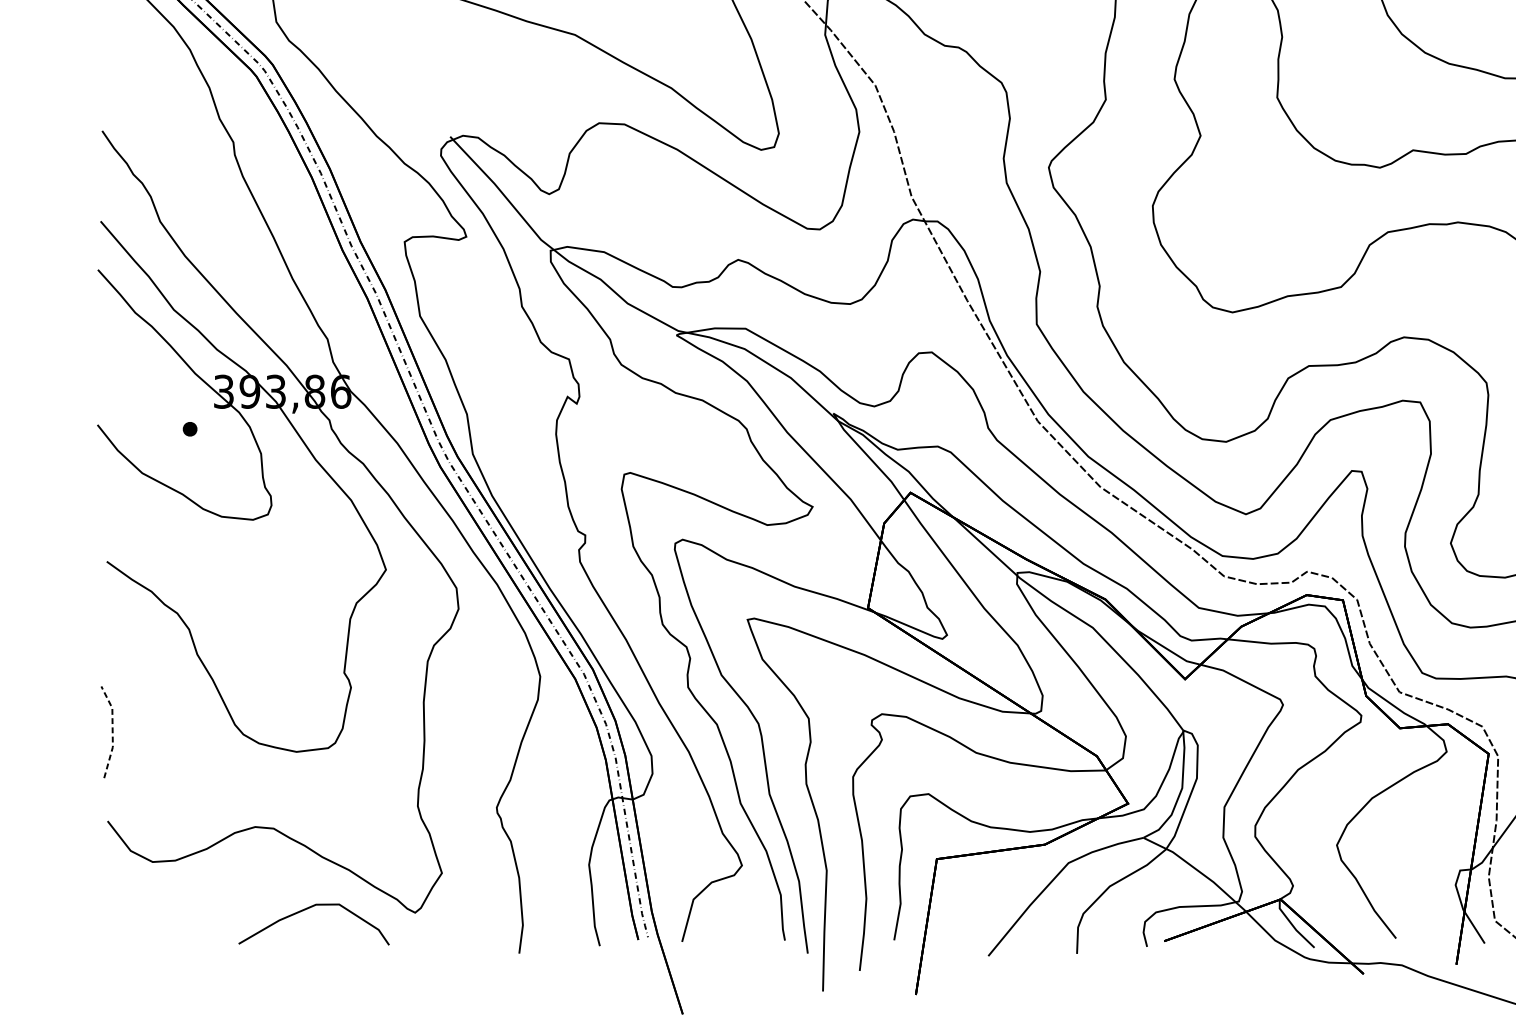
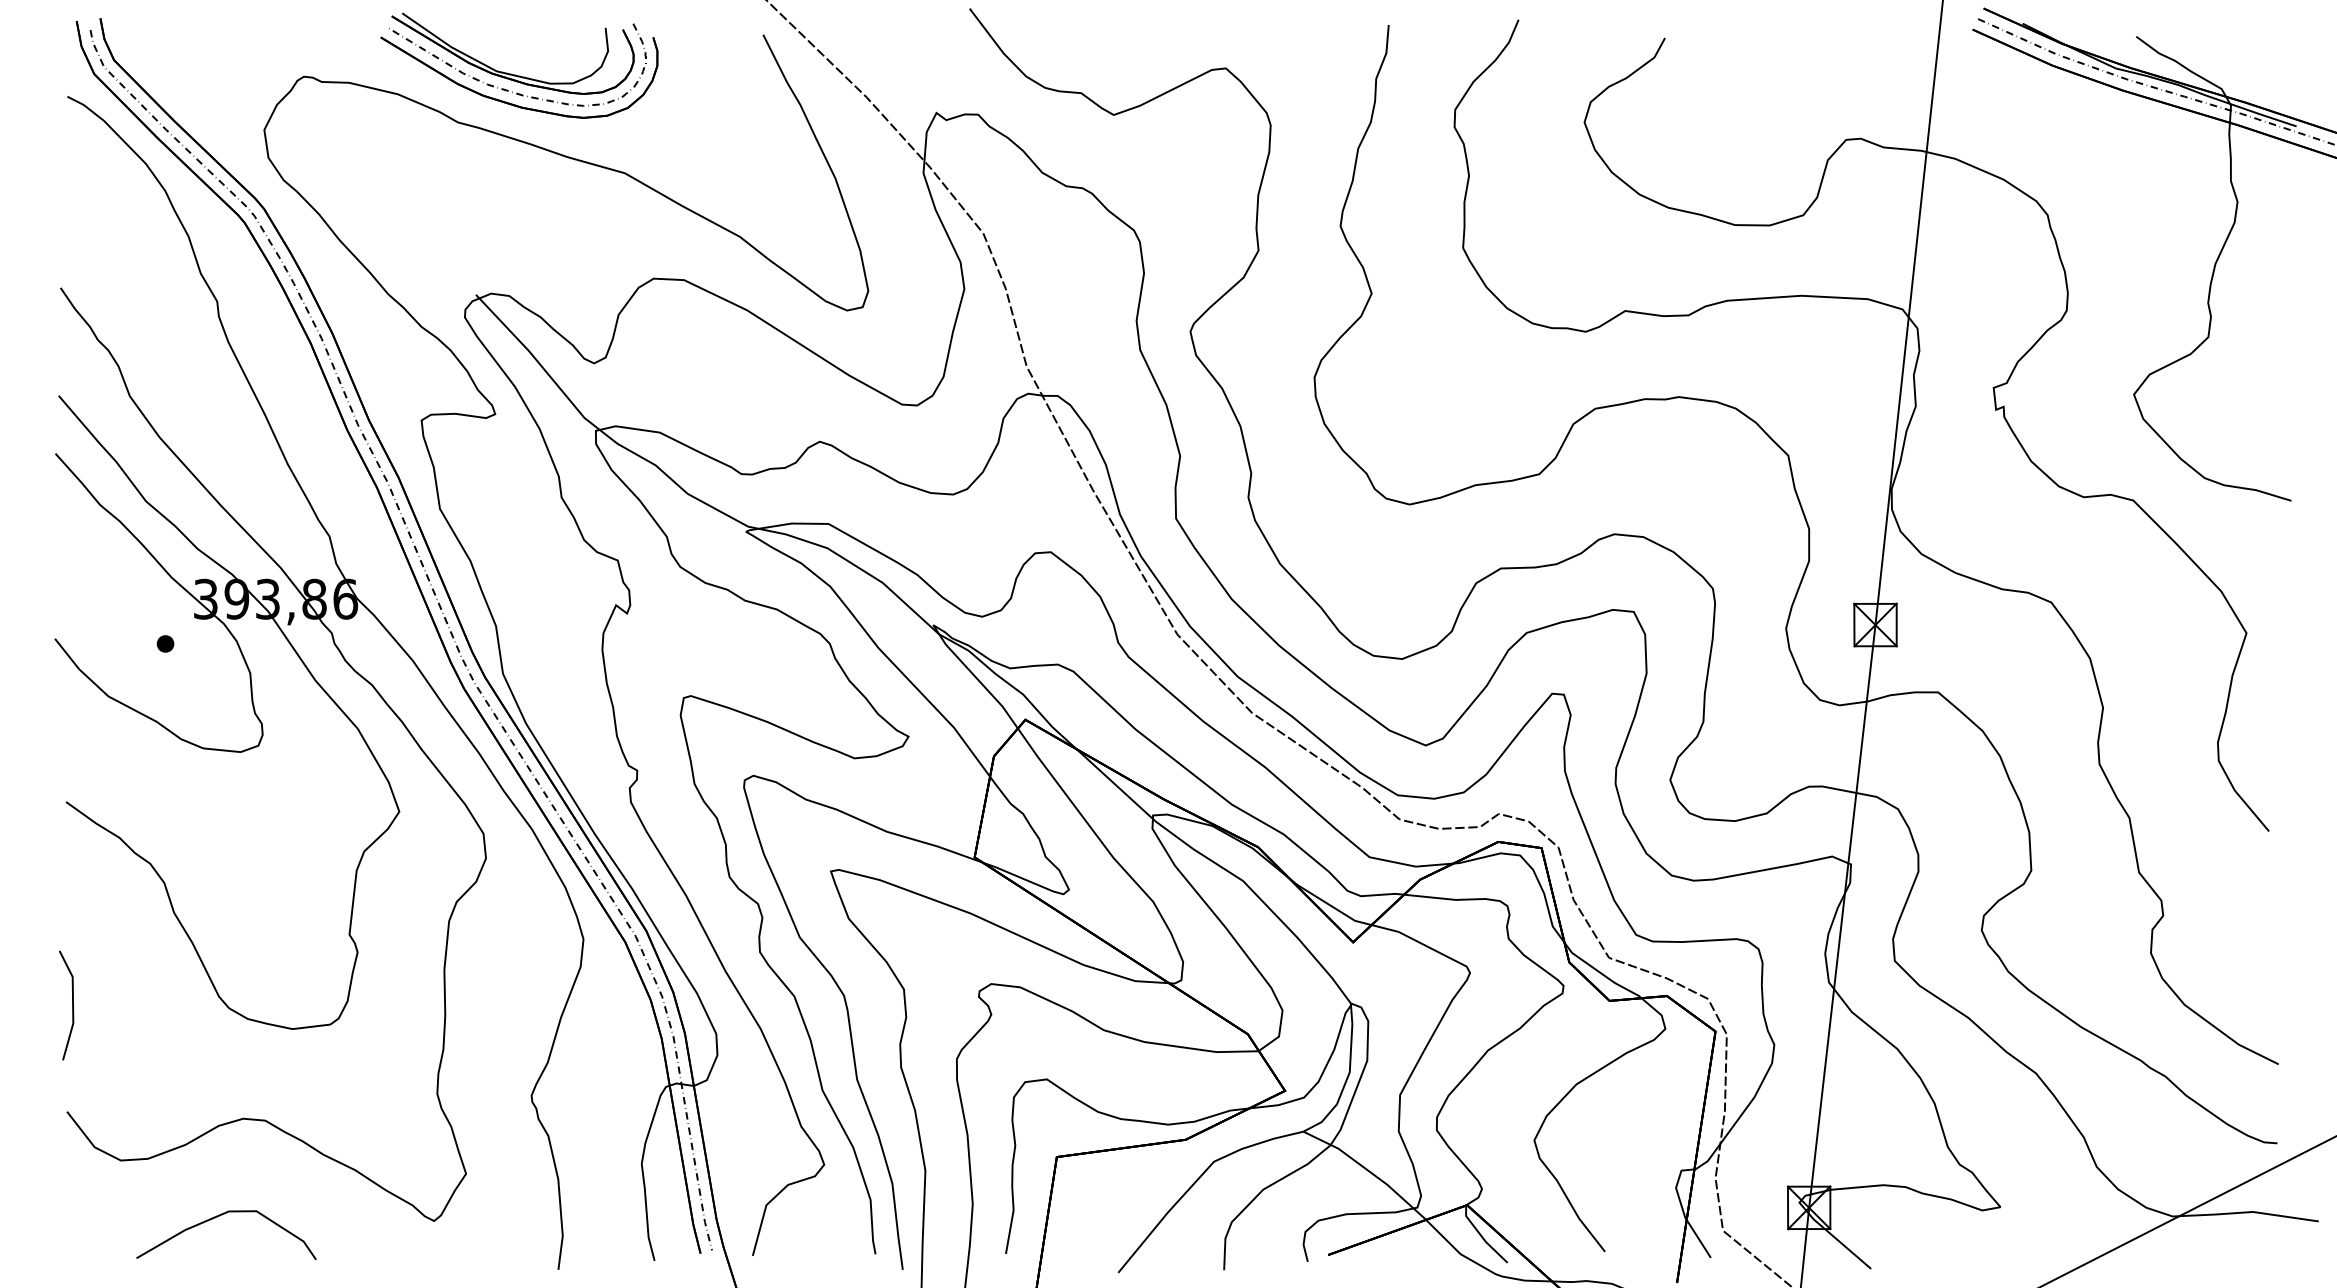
line: (113, 731) -> (73, 1004), dashed -> solid
curve: (306, 909) -> (217, 1217), moved

